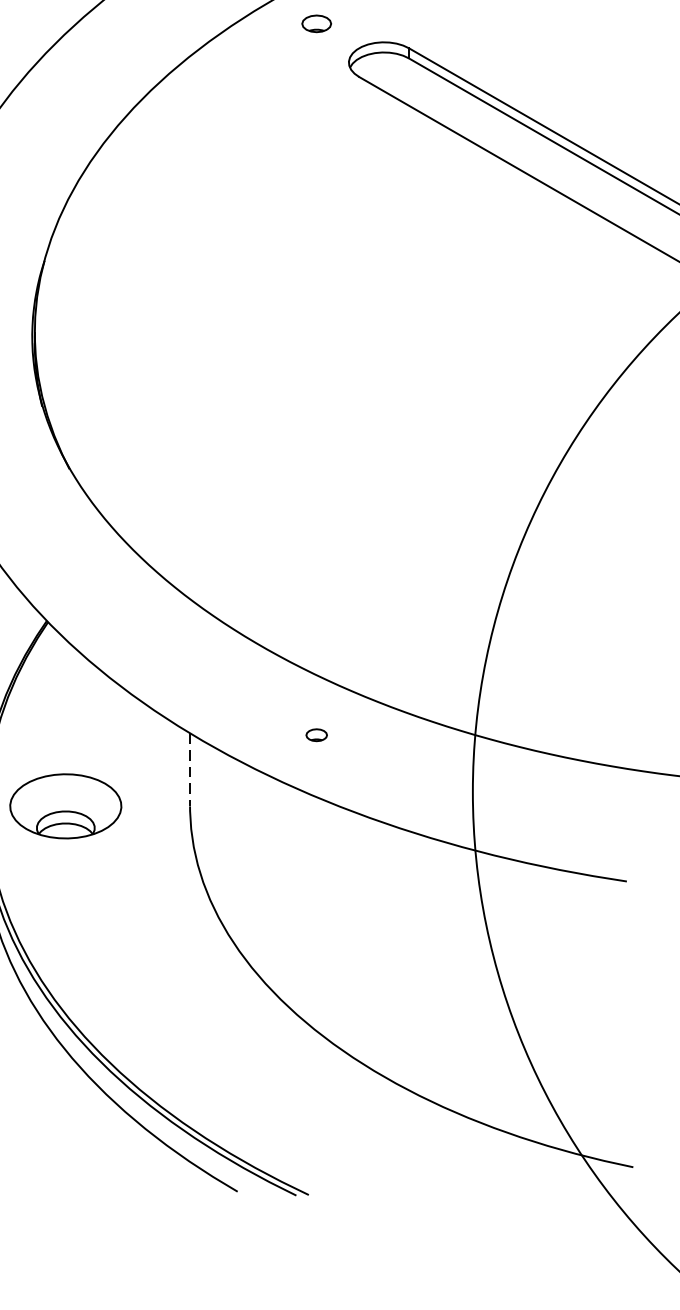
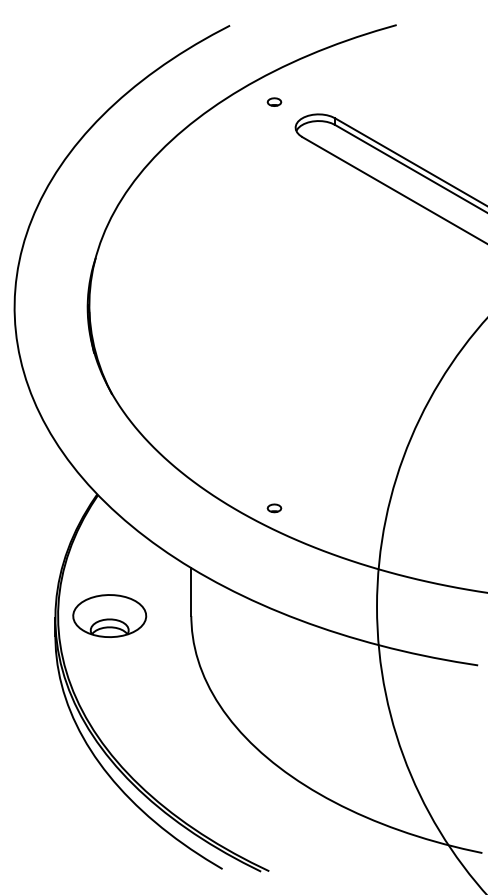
part: (316, 22) -> (274, 101), size x0.71
part: (316, 735) -> (274, 508), moved
line: (190, 770) -> (191, 592), dashed -> solid

